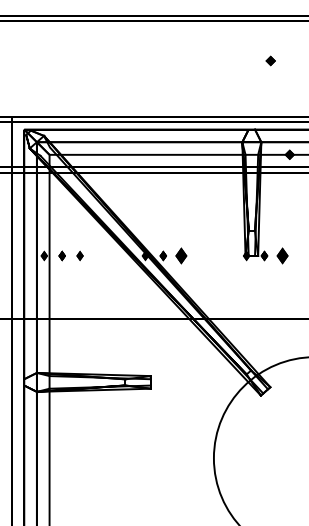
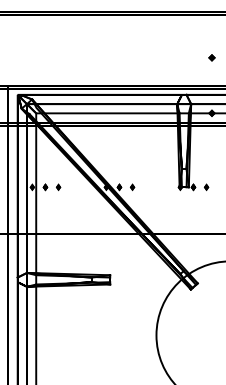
part: (270, 60) -> (211, 57), moved
part: (180, 255) -> (132, 187), size x0.62
part: (281, 255) -> (205, 187), size x0.62

